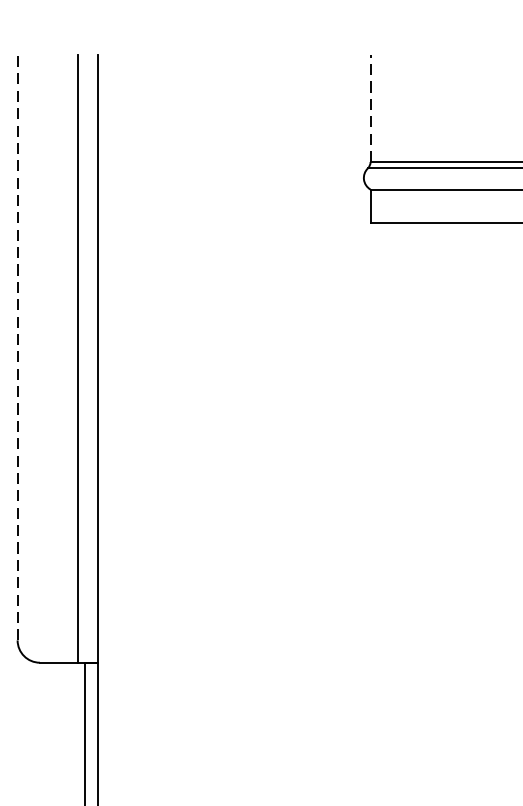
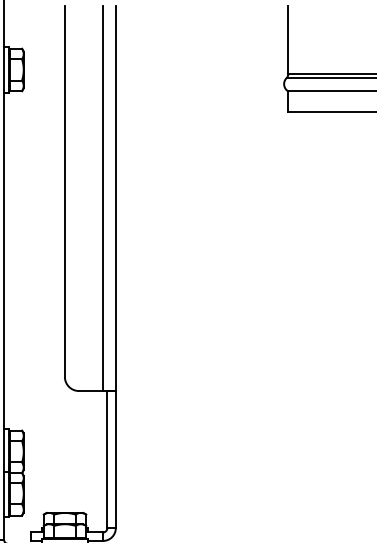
line: (370, 109) -> (288, 40), dashed -> solid
line: (17, 347) -> (64, 191), dashed -> solid

